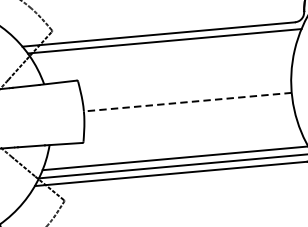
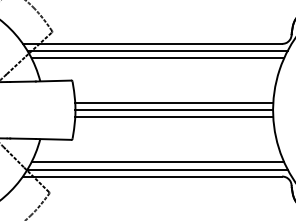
line: (165, 49) -> (157, 58), added
line: (187, 95) -> (174, 103), added
line: (188, 102) -> (174, 110), dashed -> solid
line: (188, 109) -> (174, 117), added

